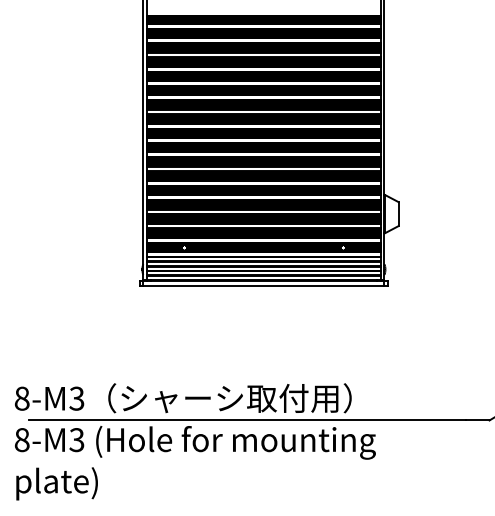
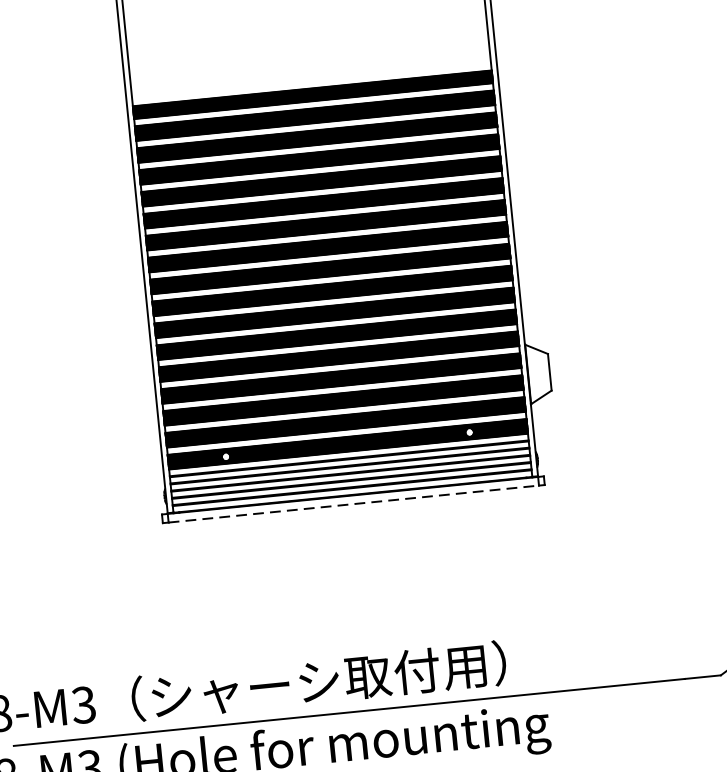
line: (263, 286) -> (353, 504), solid -> dashed

